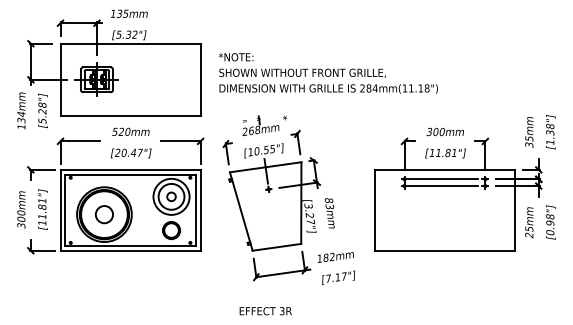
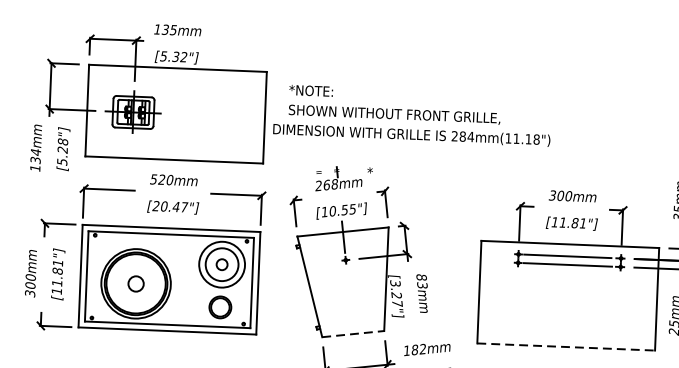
text: (328, 88) -> (411, 134), moved
circle: (104, 214) -> (136, 283), size x0.7
line: (276, 247) -> (352, 334), solid -> dashed
line: (445, 250) -> (566, 346), solid -> dashed

